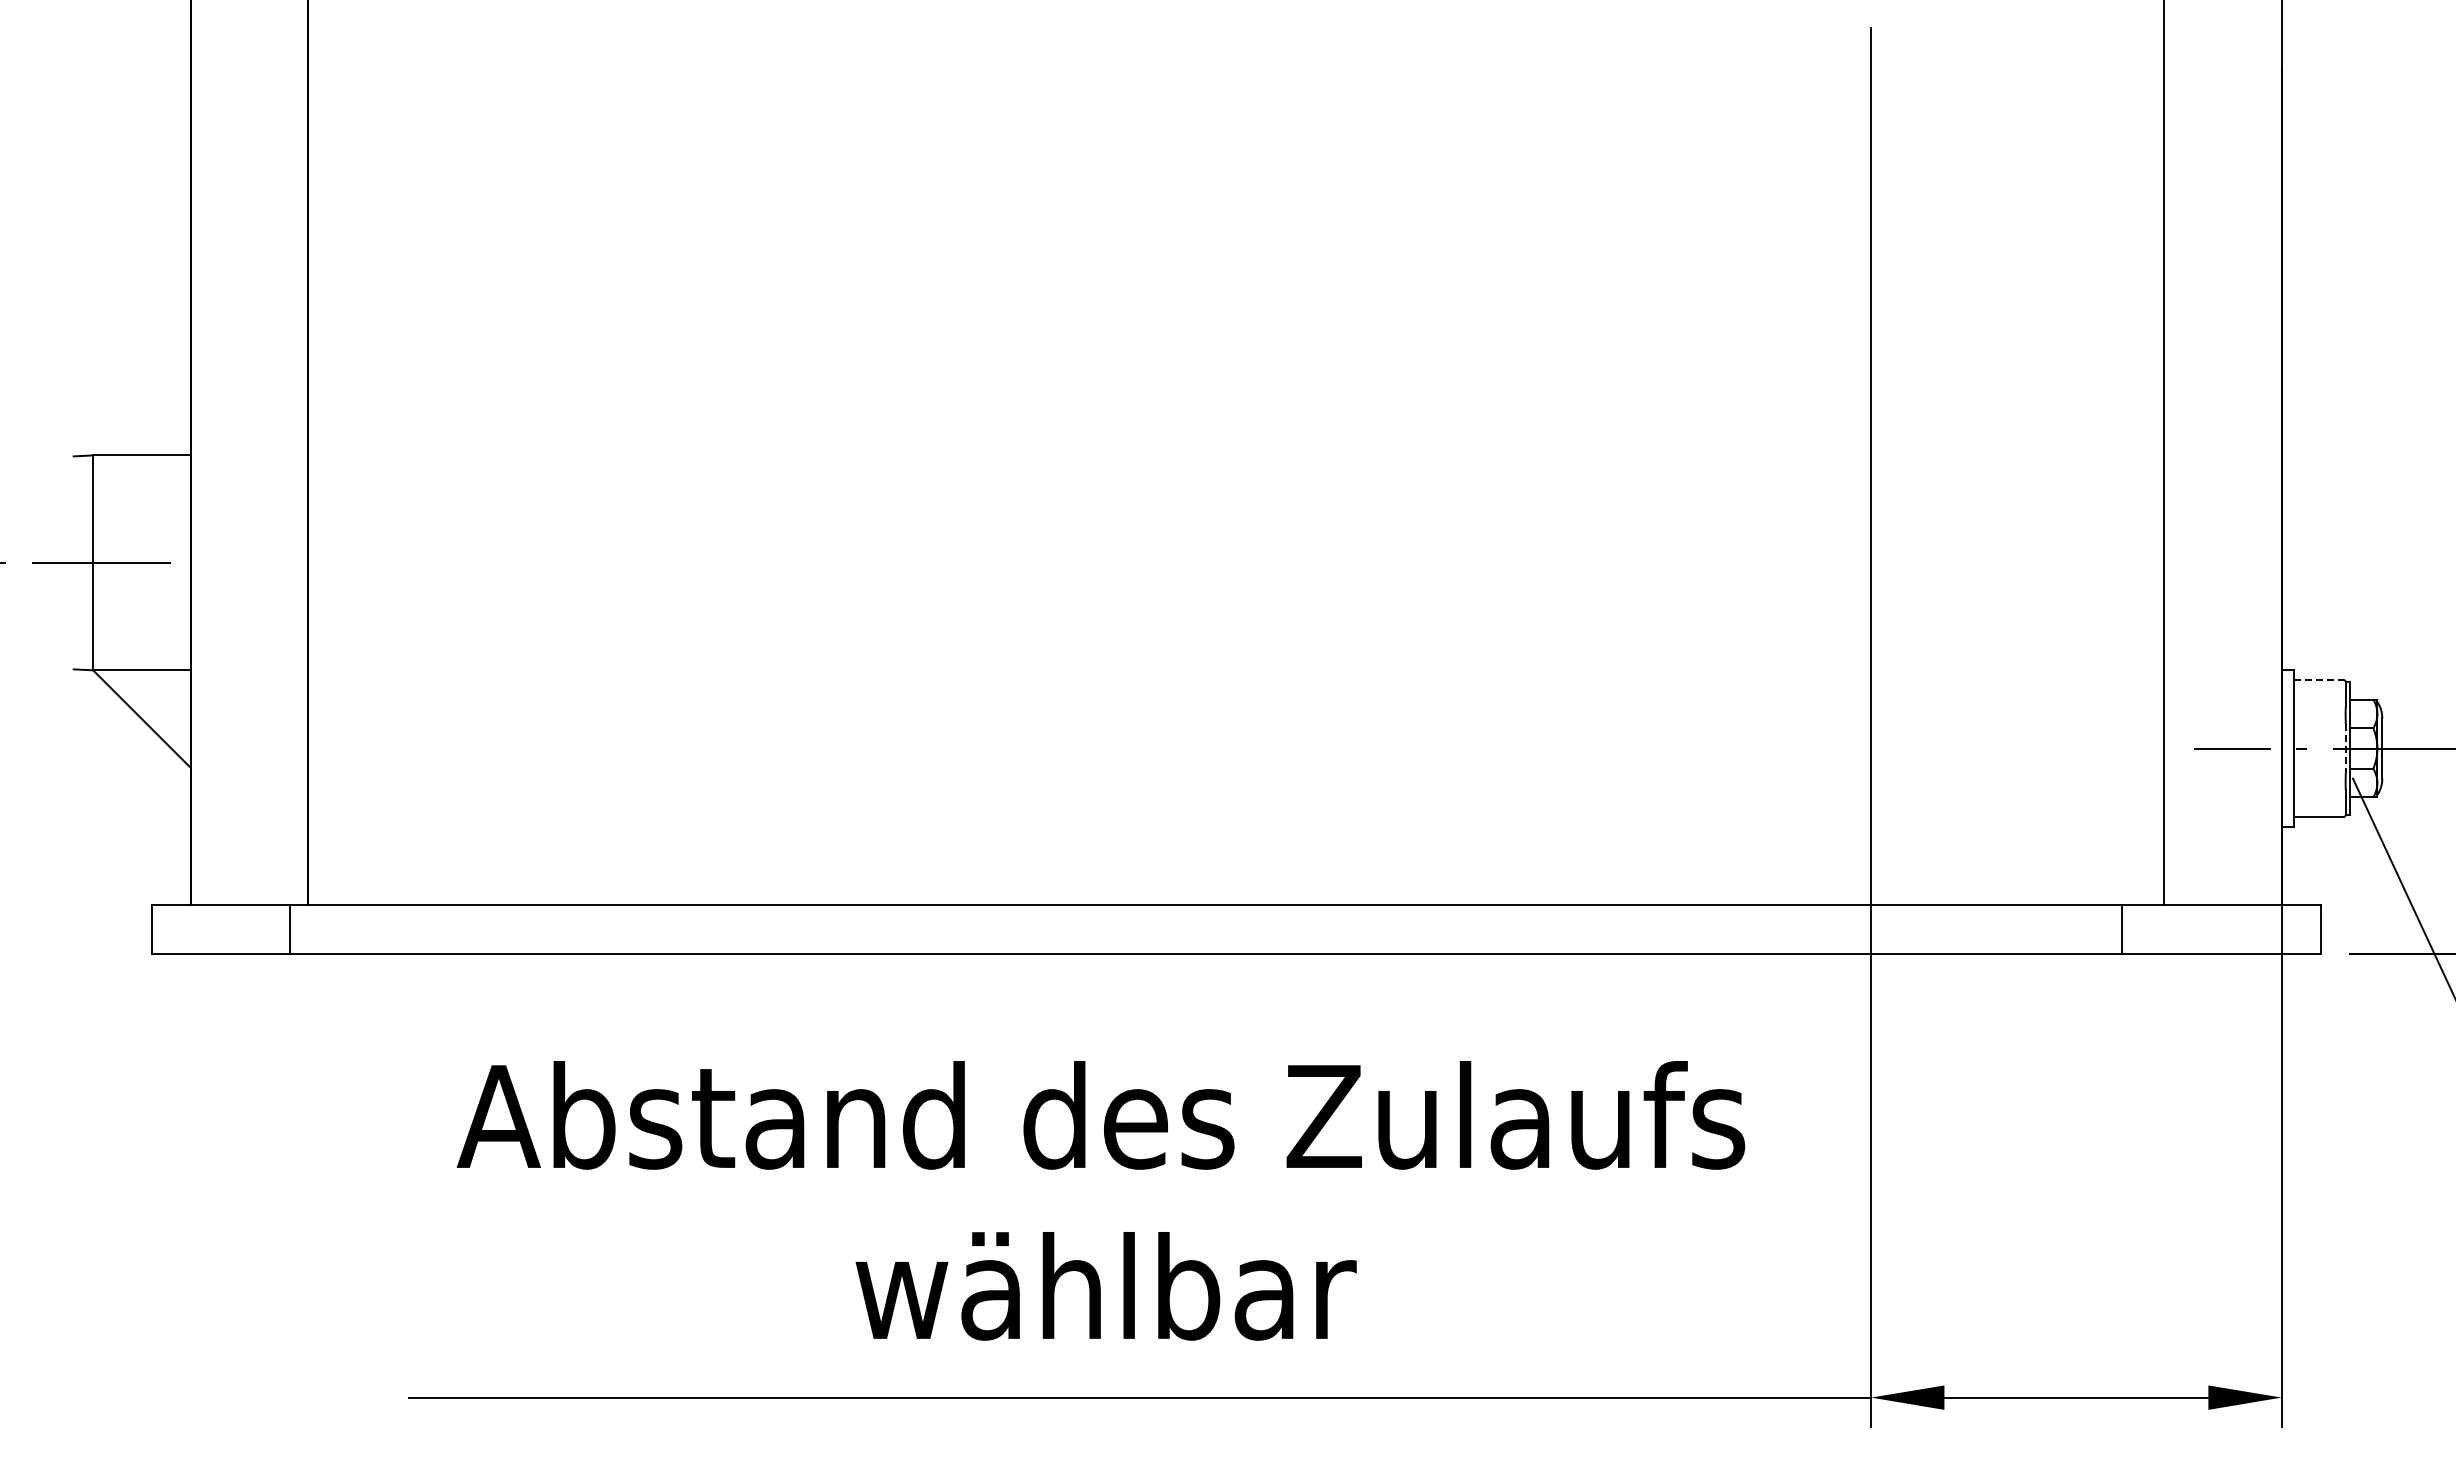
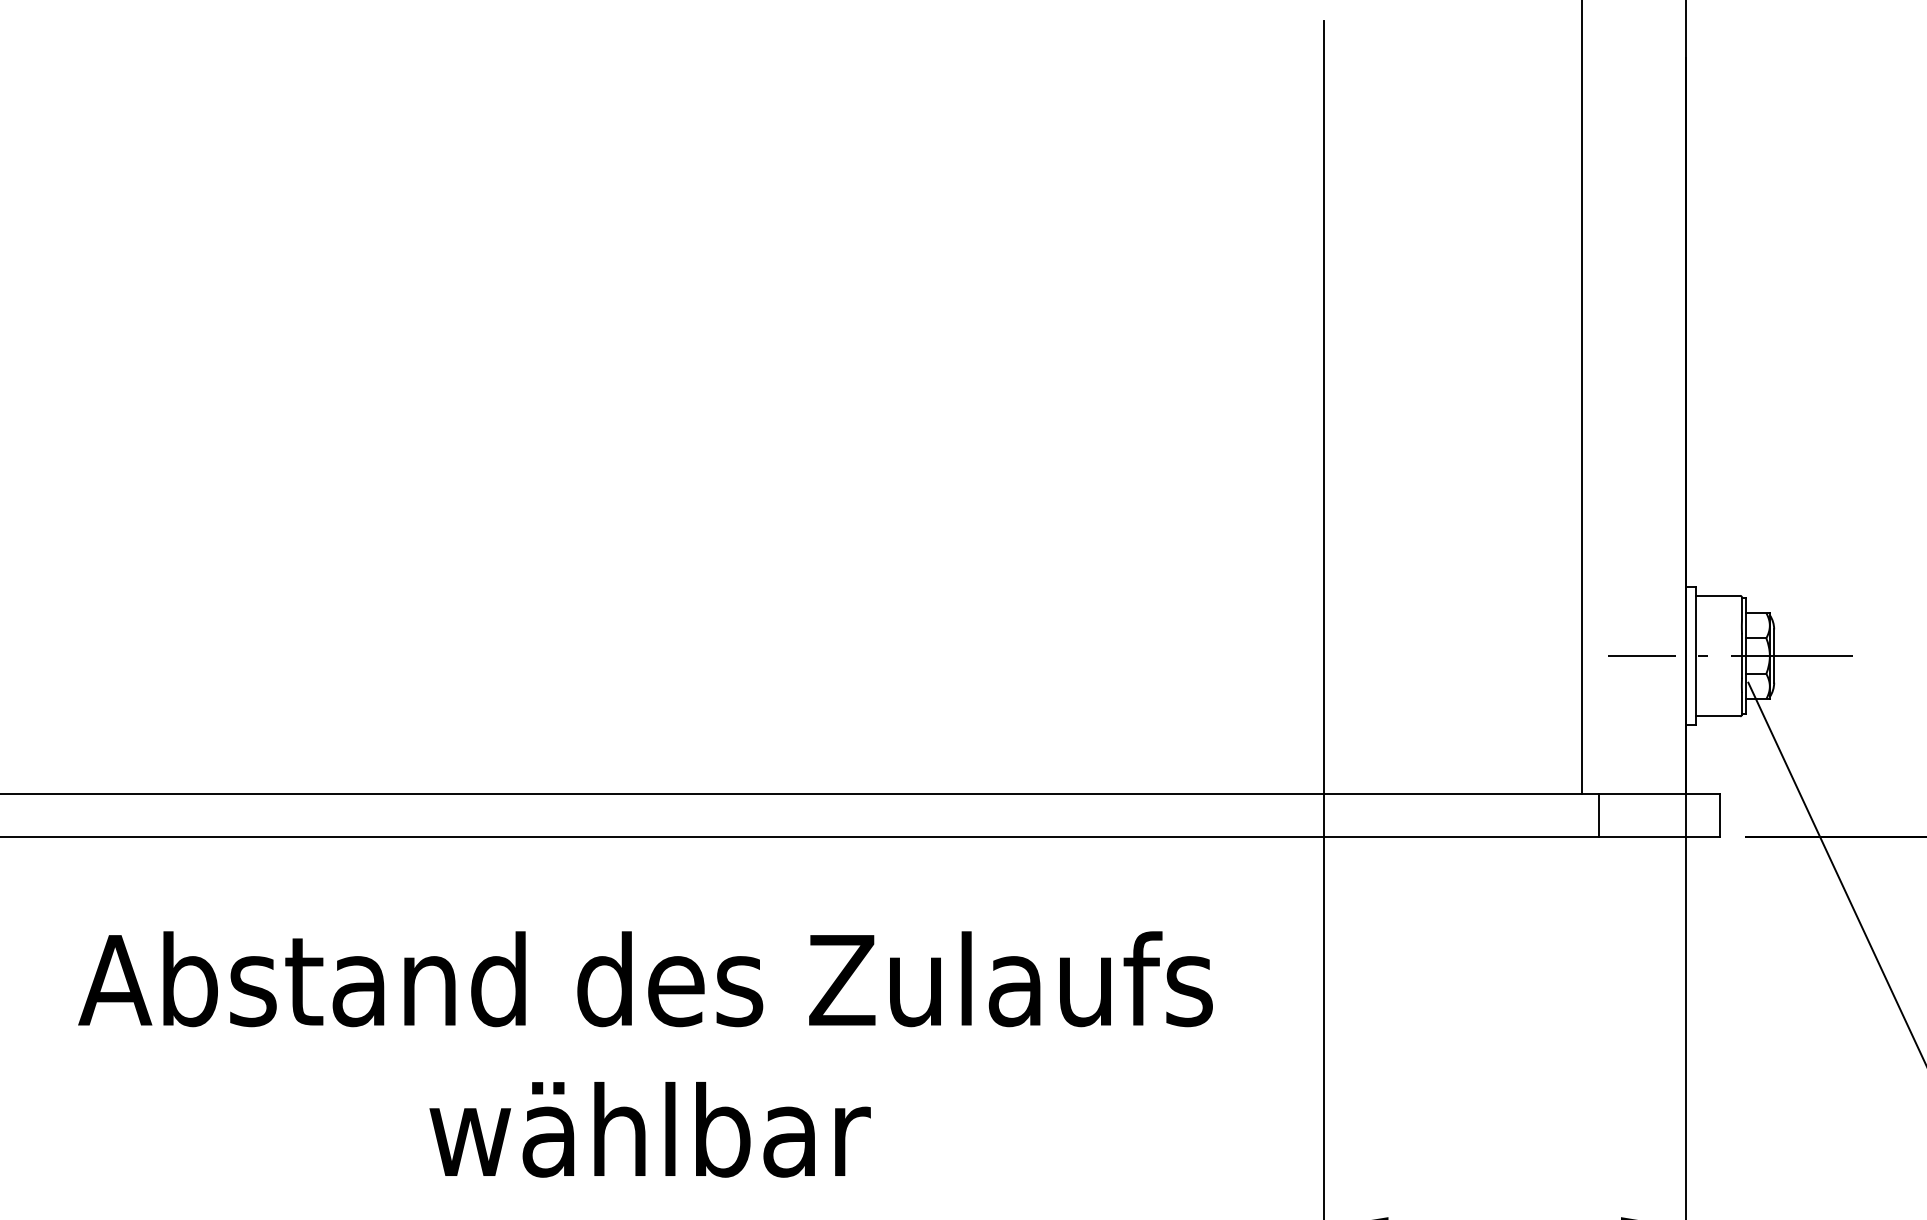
line: (2318, 680) -> (1717, 596), dashed -> solid
line: (2345, 748) -> (1741, 656), dashed -> solid
line: (2121, 928) -> (1598, 814), moved

